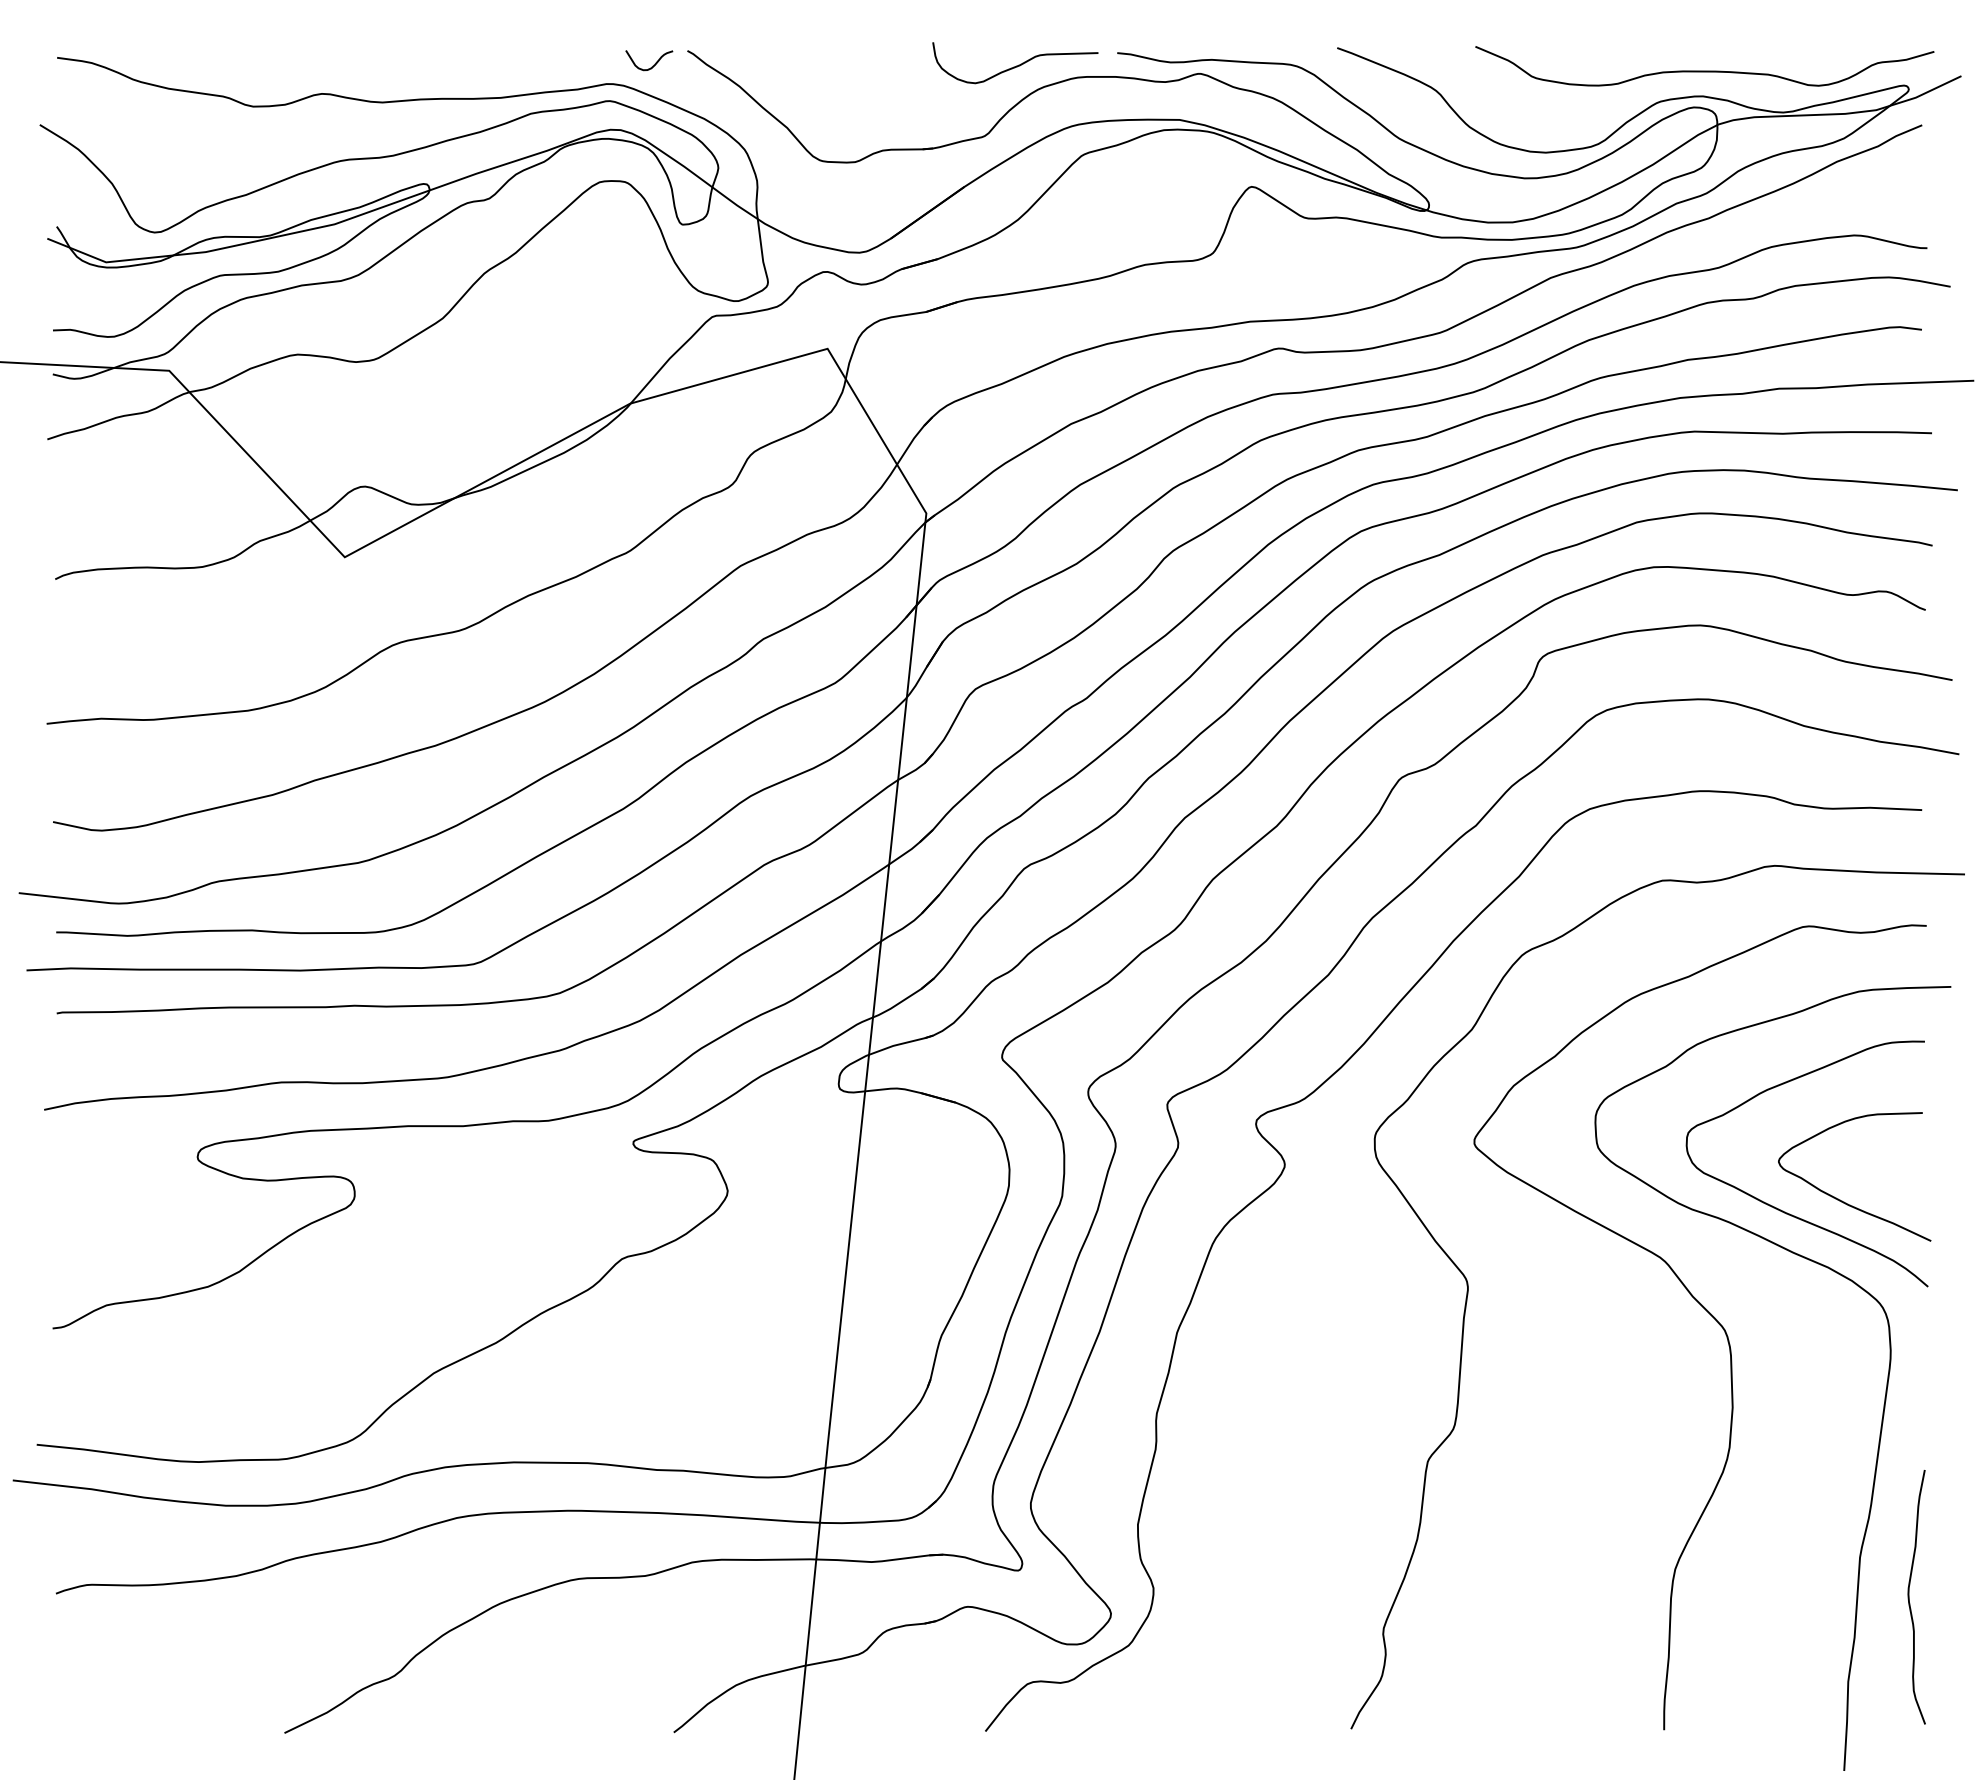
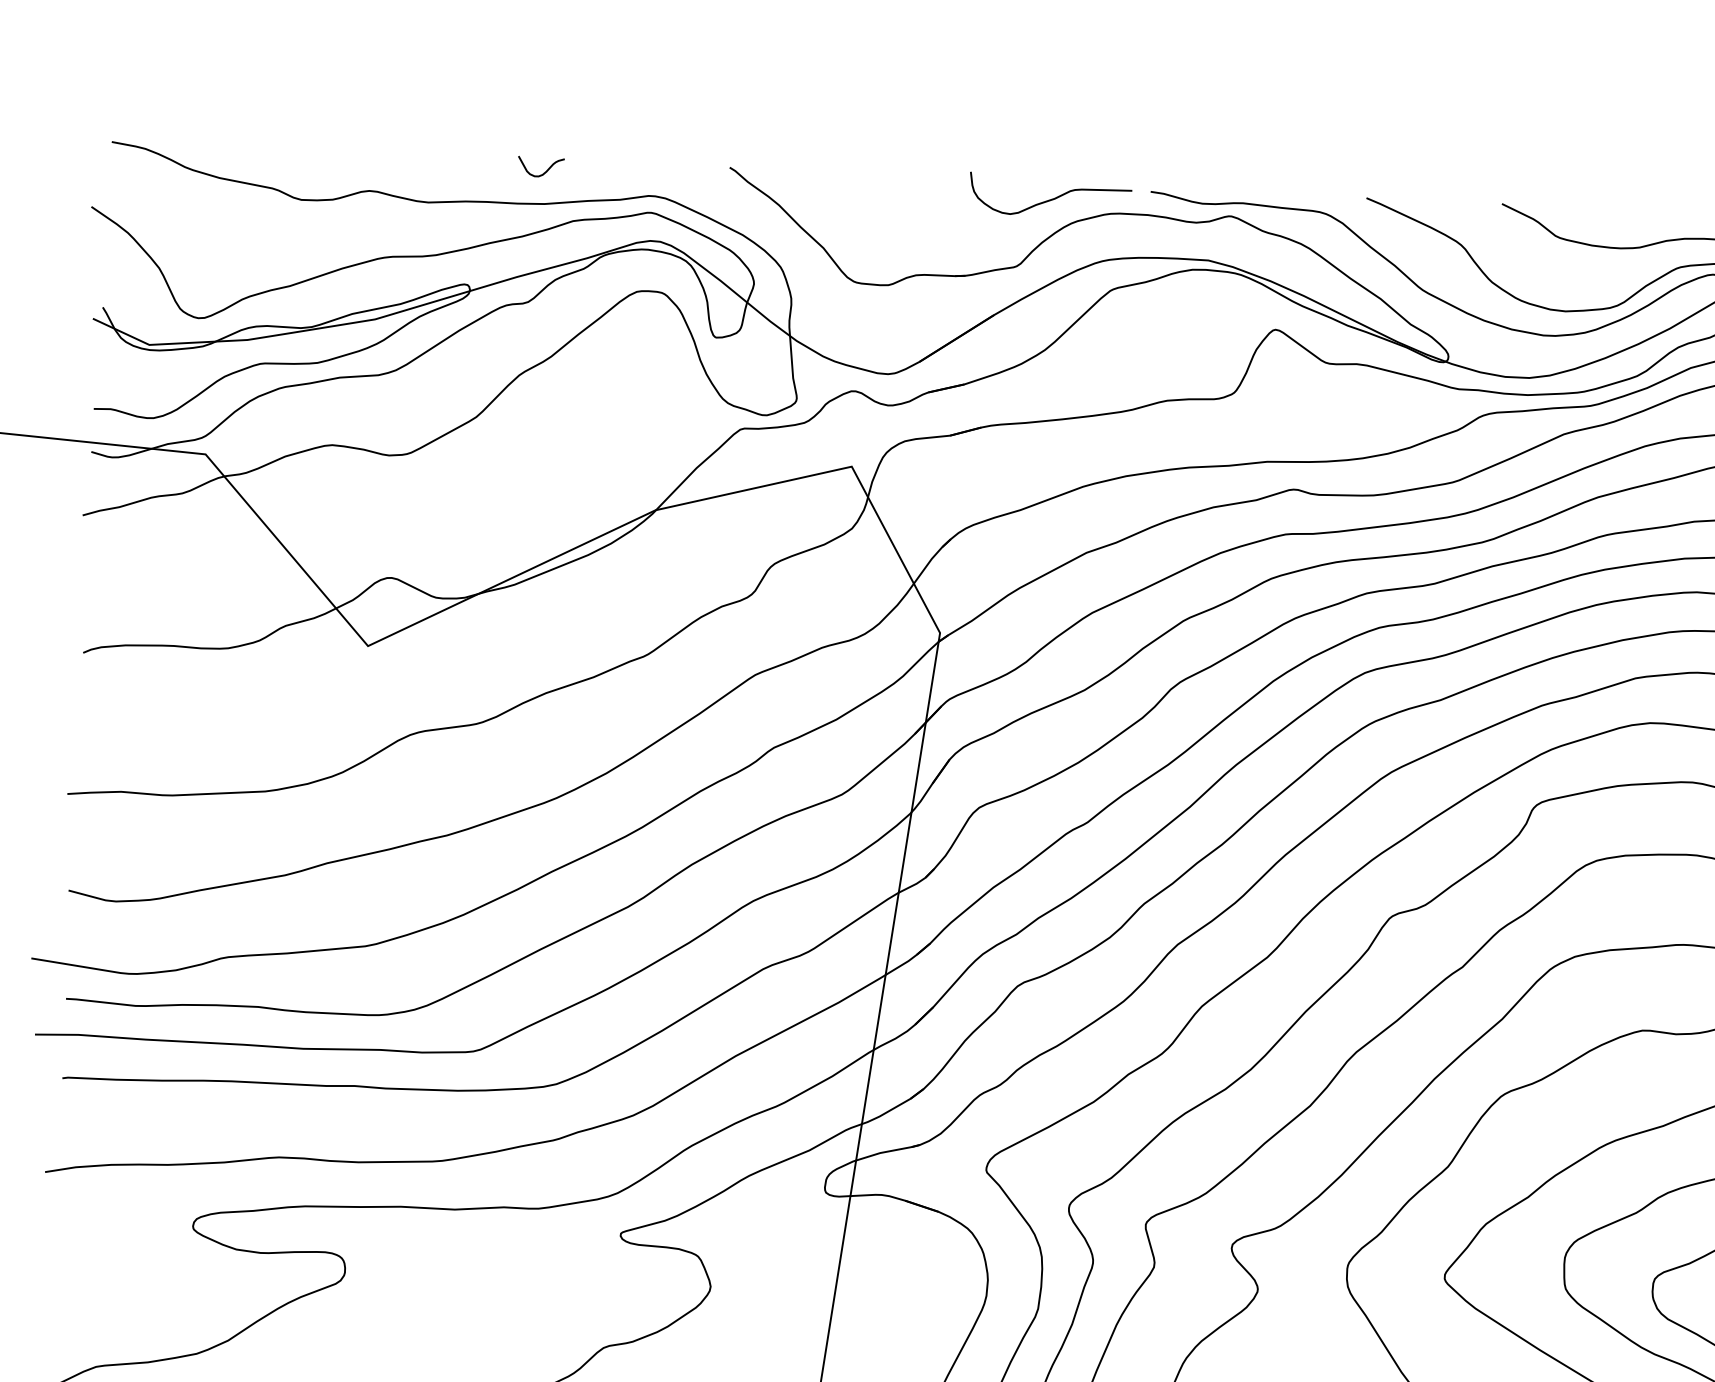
curve: (655, 62) -> (546, 169), moved

